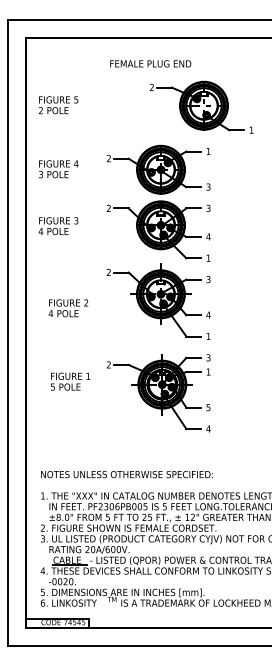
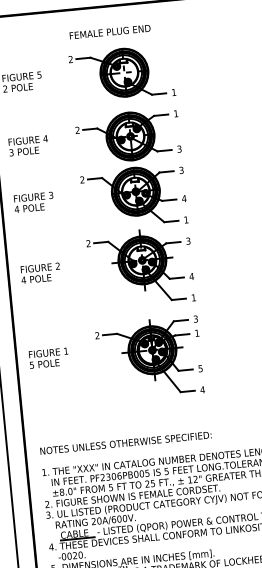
part: (201, 106) -> (121, 73), moved
text: (68, 308) -> (40, 273), moved
text: (70, 381) -> (48, 358), moved

